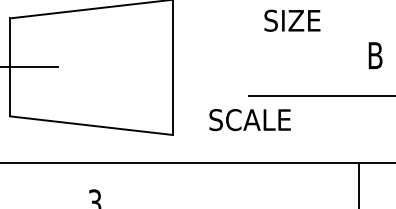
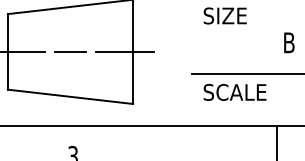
line: (91, 67) -> (70, 51), added
line: (162, 67) -> (125, 51), added
text: (249, 120) -> (234, 92), moved

